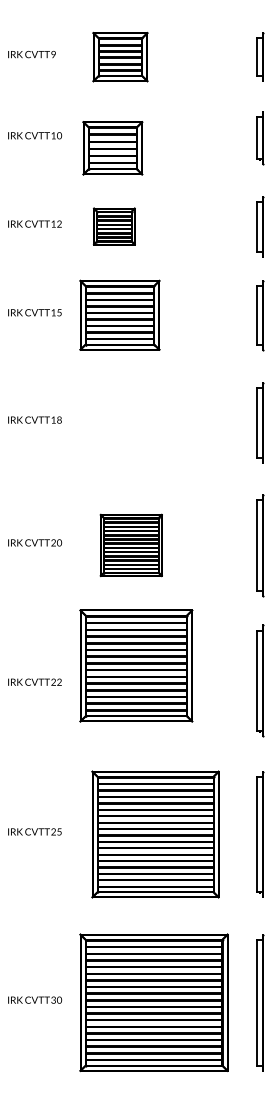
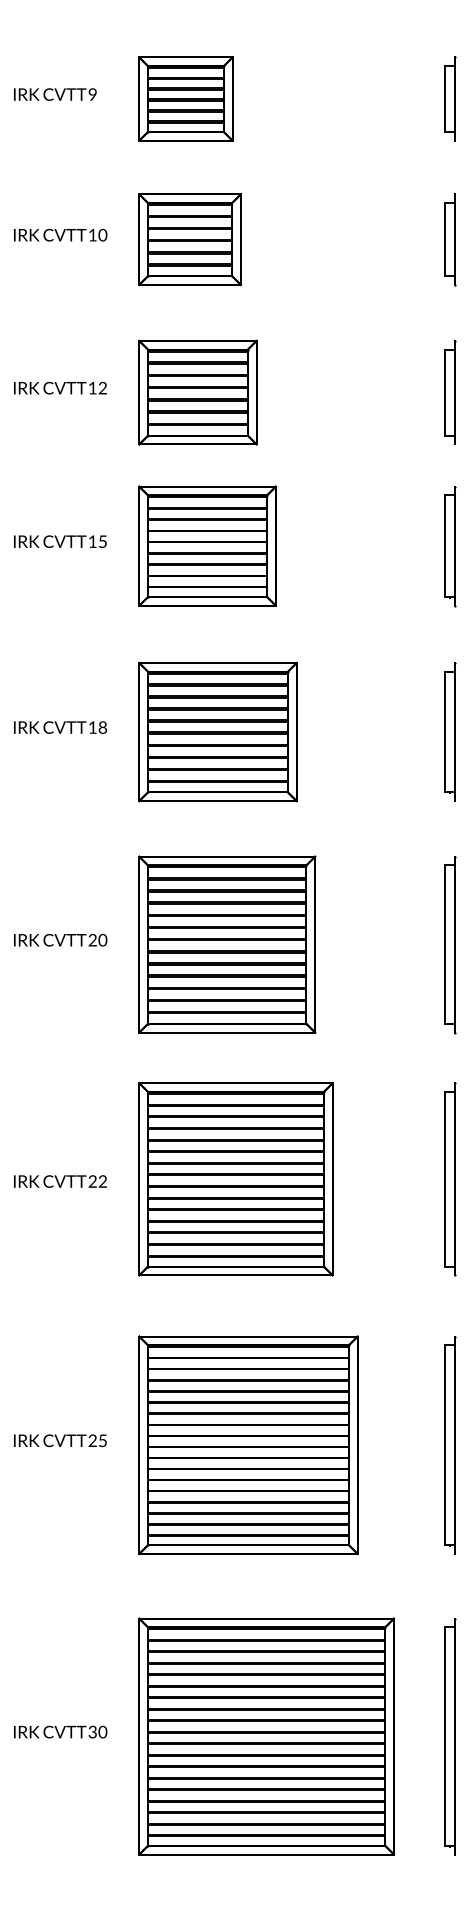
part: (120, 56) -> (186, 97), moved
part: (112, 148) -> (189, 239), moved
part: (114, 226) -> (198, 392), size x1.67
part: (125, 422) -> (217, 731), added
part: (131, 545) -> (227, 944), size x1.67
part: (136, 665) -> (236, 1178), moved
part: (155, 834) -> (248, 1445), moved

